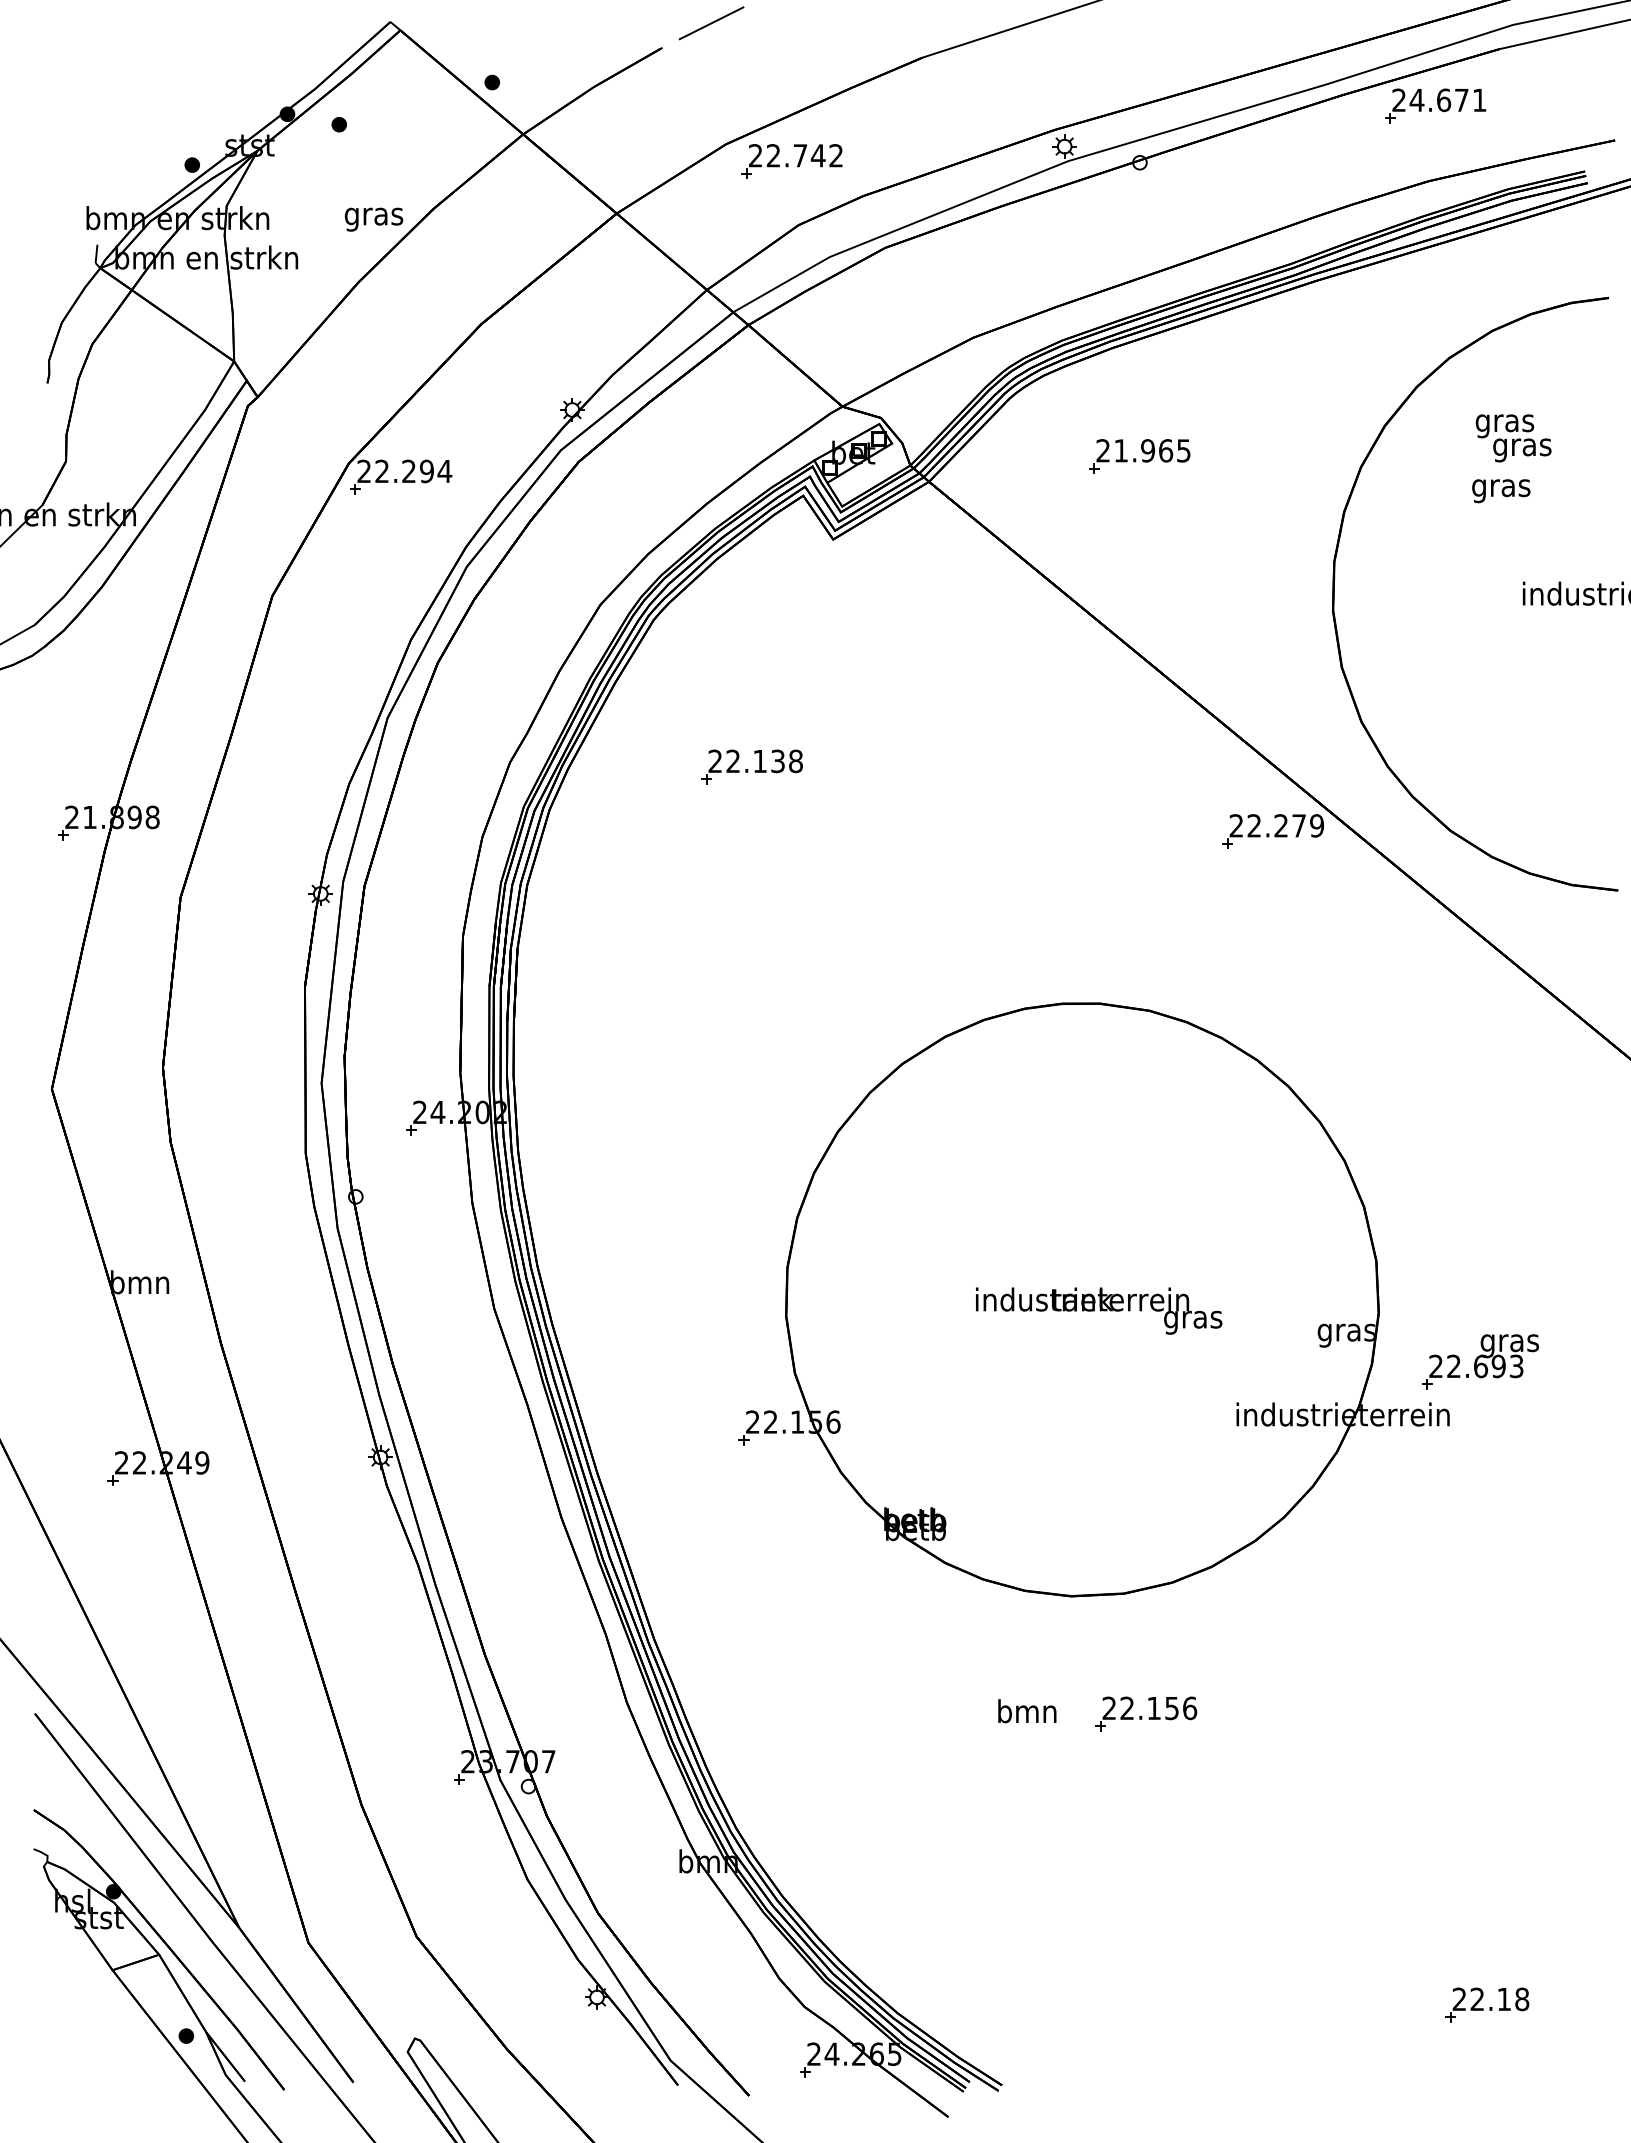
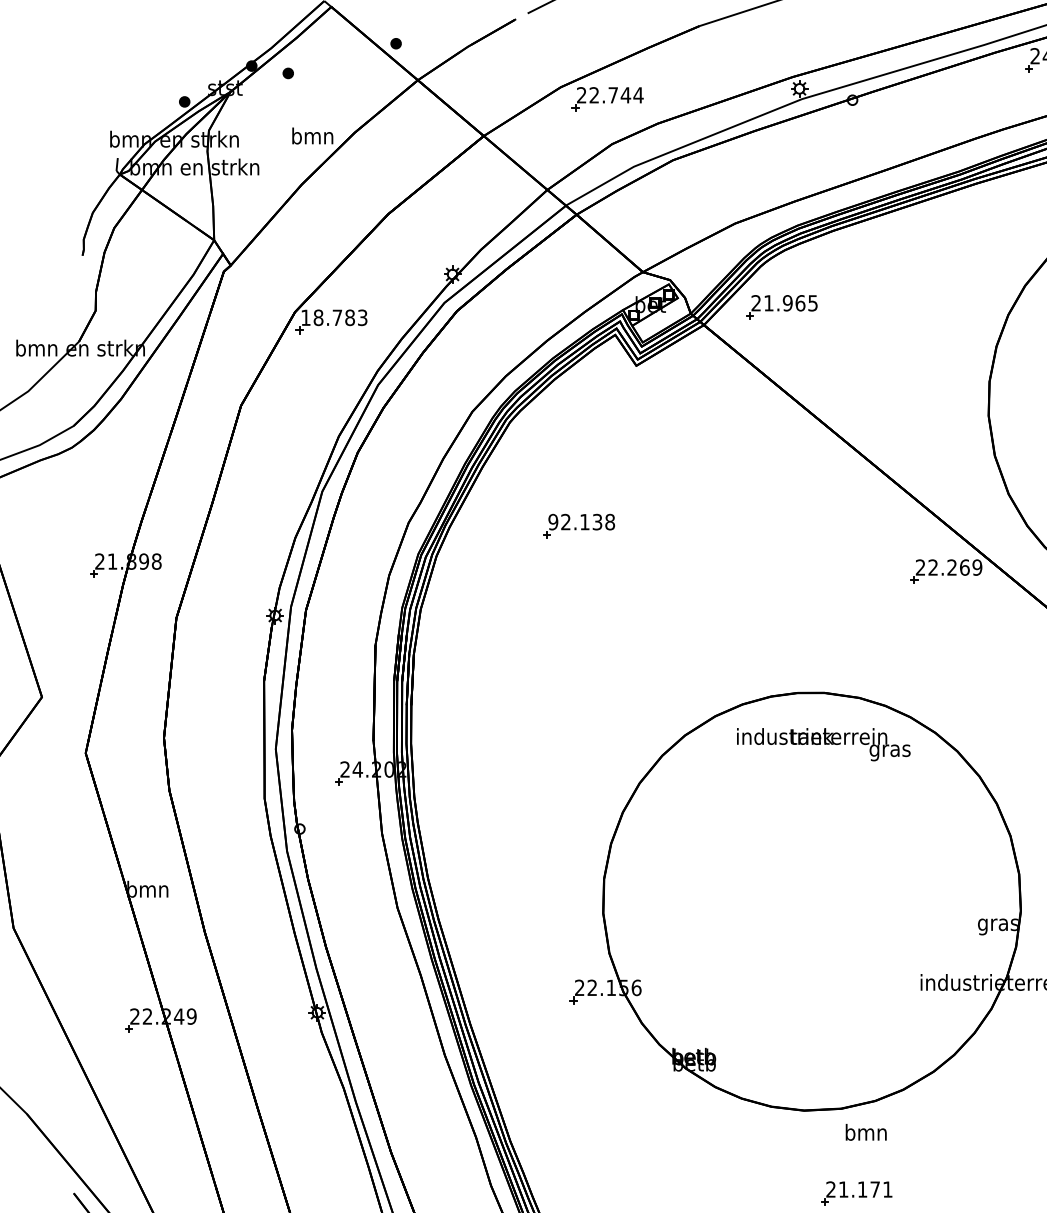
text: (835, 155) -> (638, 95), 22.742 -> 22.744
text: (374, 216) -> (313, 138), gras -> bmn
part: (1139, 456) -> (781, 307), moved
text: (404, 471) -> (334, 317), 22.294 -> 18.783
text: (715, 761) -> (553, 522), 22.138 -> 92.138
text: (1299, 825) -> (965, 567), 22.279 -> 22.269
text: (1099, 1310) -> (824, 744), moved
text: (1158, 1708) -> (865, 1189), 22.156 -> 21.171
text: (1027, 1711) -> (866, 1132), moved

